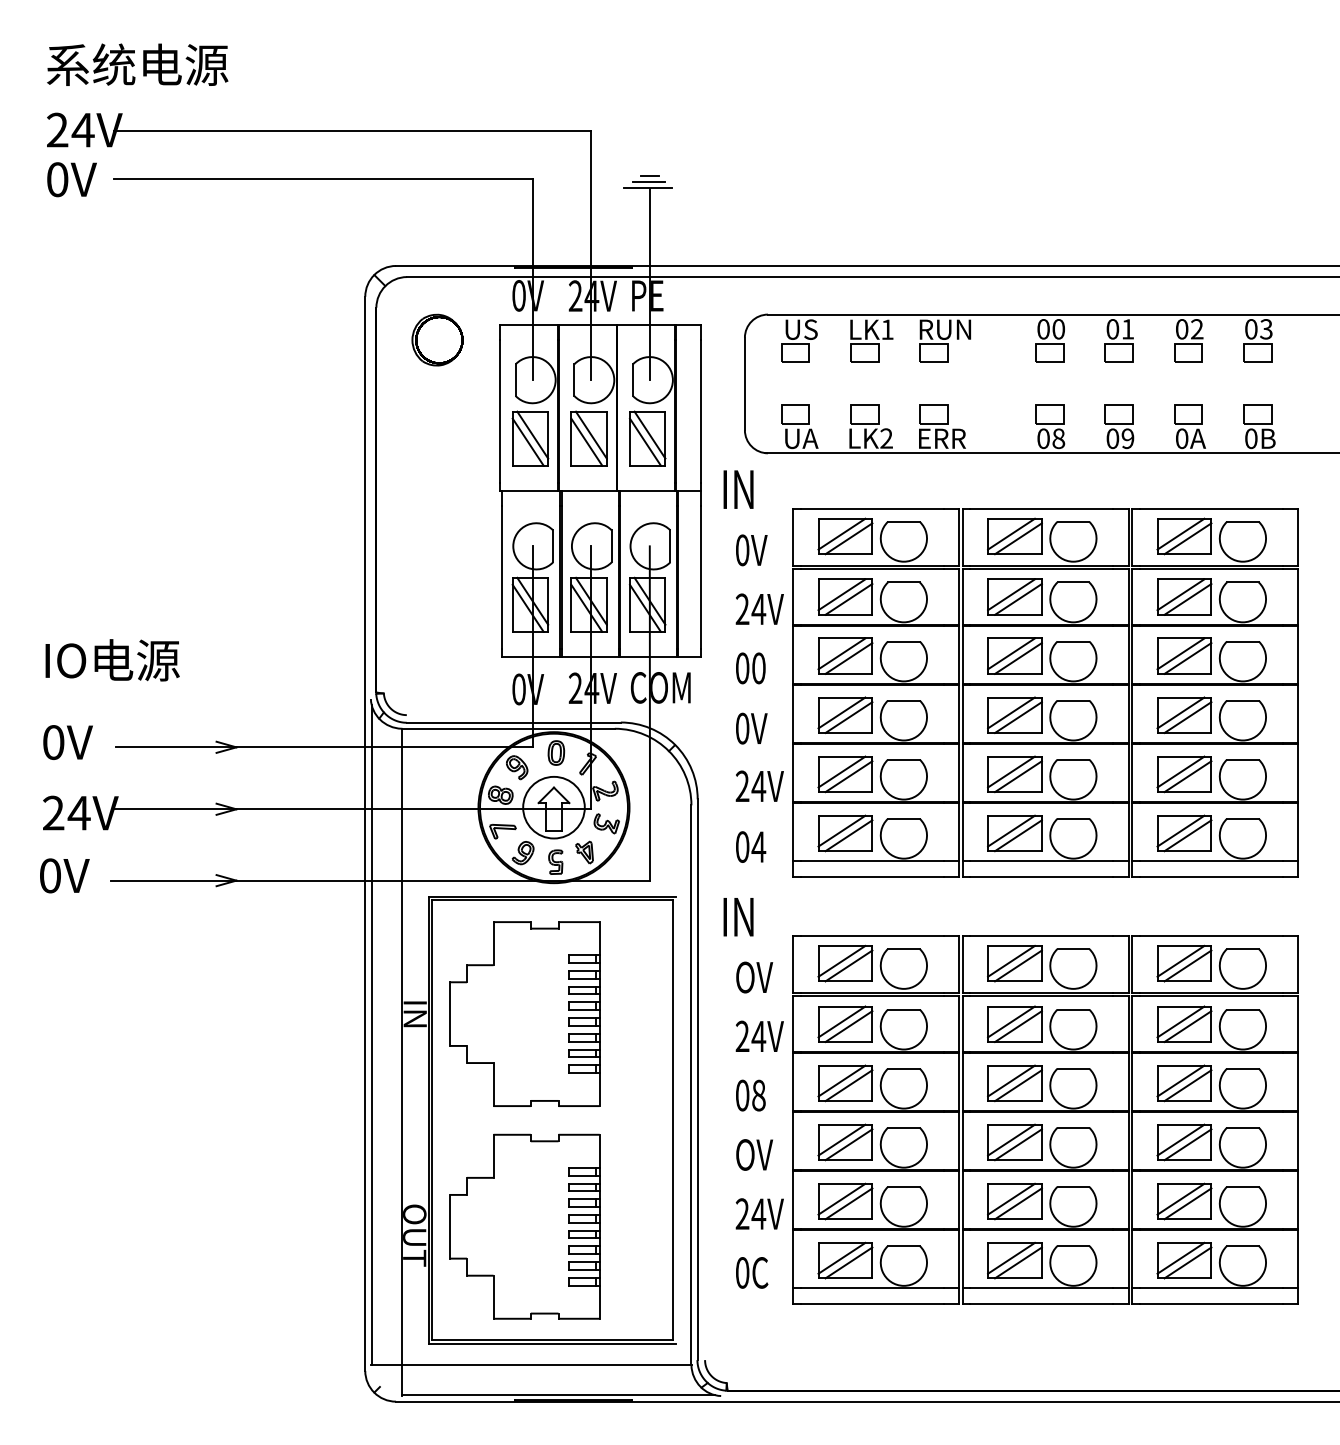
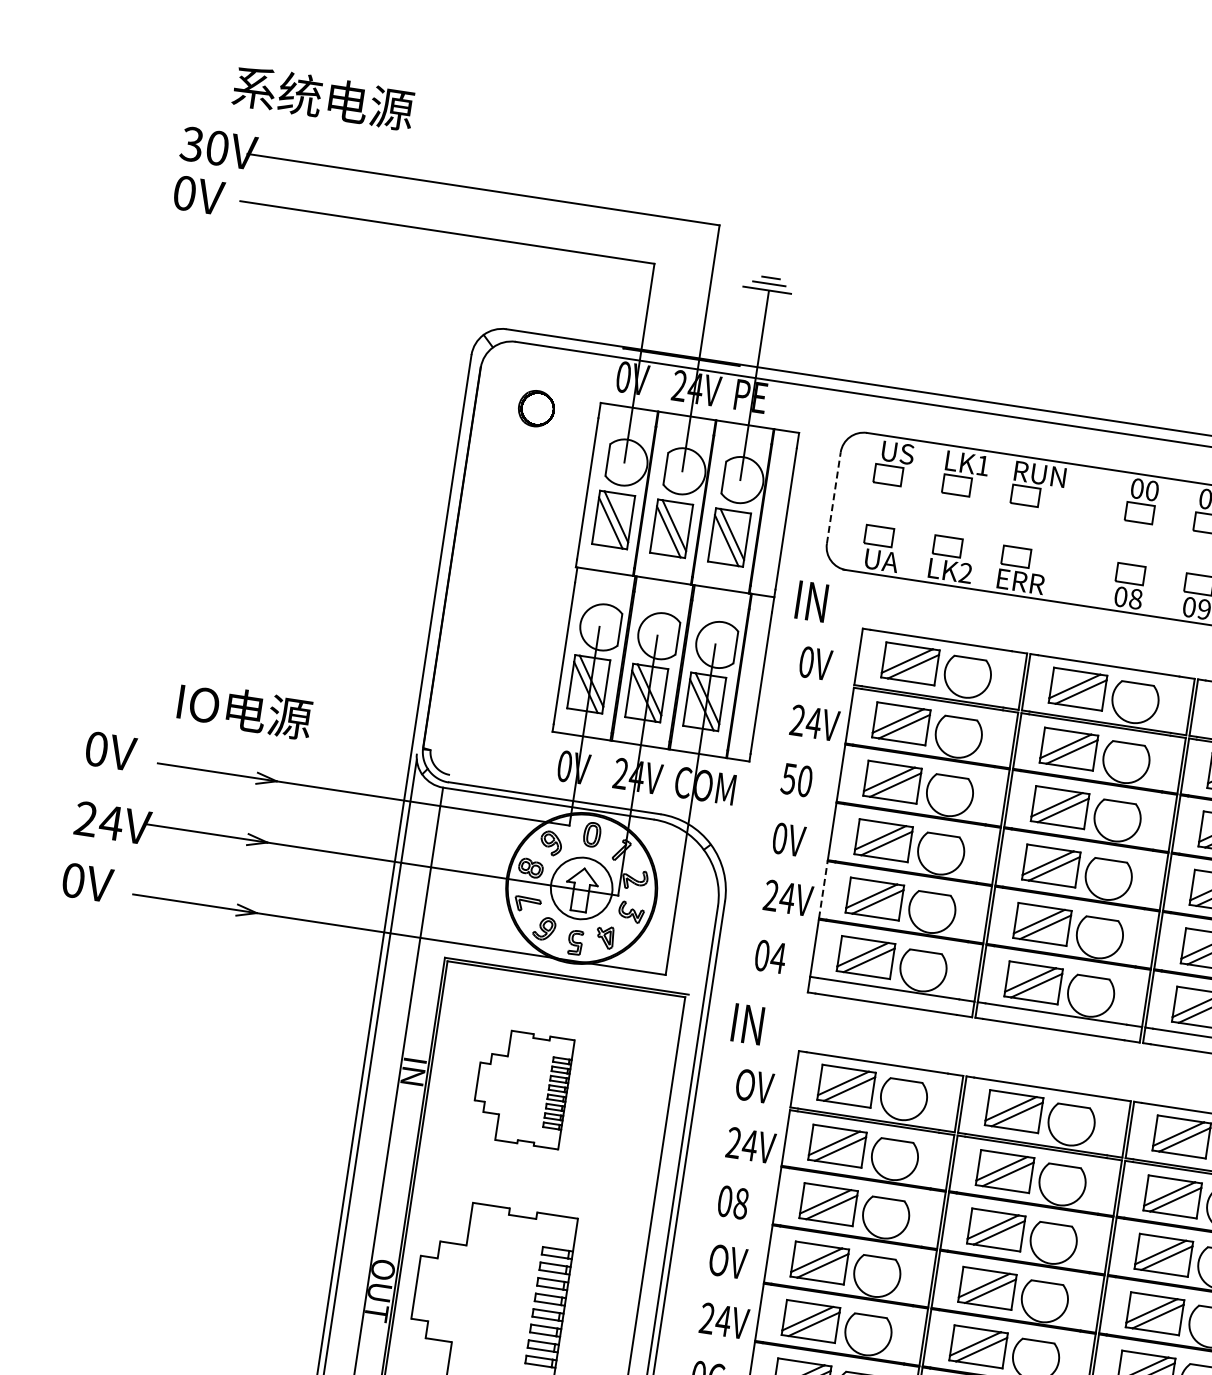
text: (137, 64) -> (323, 97), moved
text: (70, 129) -> (205, 145), 24V -> 30V
part: (437, 339) -> (536, 408), size x0.7
line: (744, 383) -> (833, 497), solid -> dashed
text: (112, 660) -> (244, 710), moved
text: (742, 668) -> (788, 779), 00 -> 50
line: (793, 772) -> (823, 889), solid -> dashed
part: (524, 1013) -> (521, 1087), size x0.6

